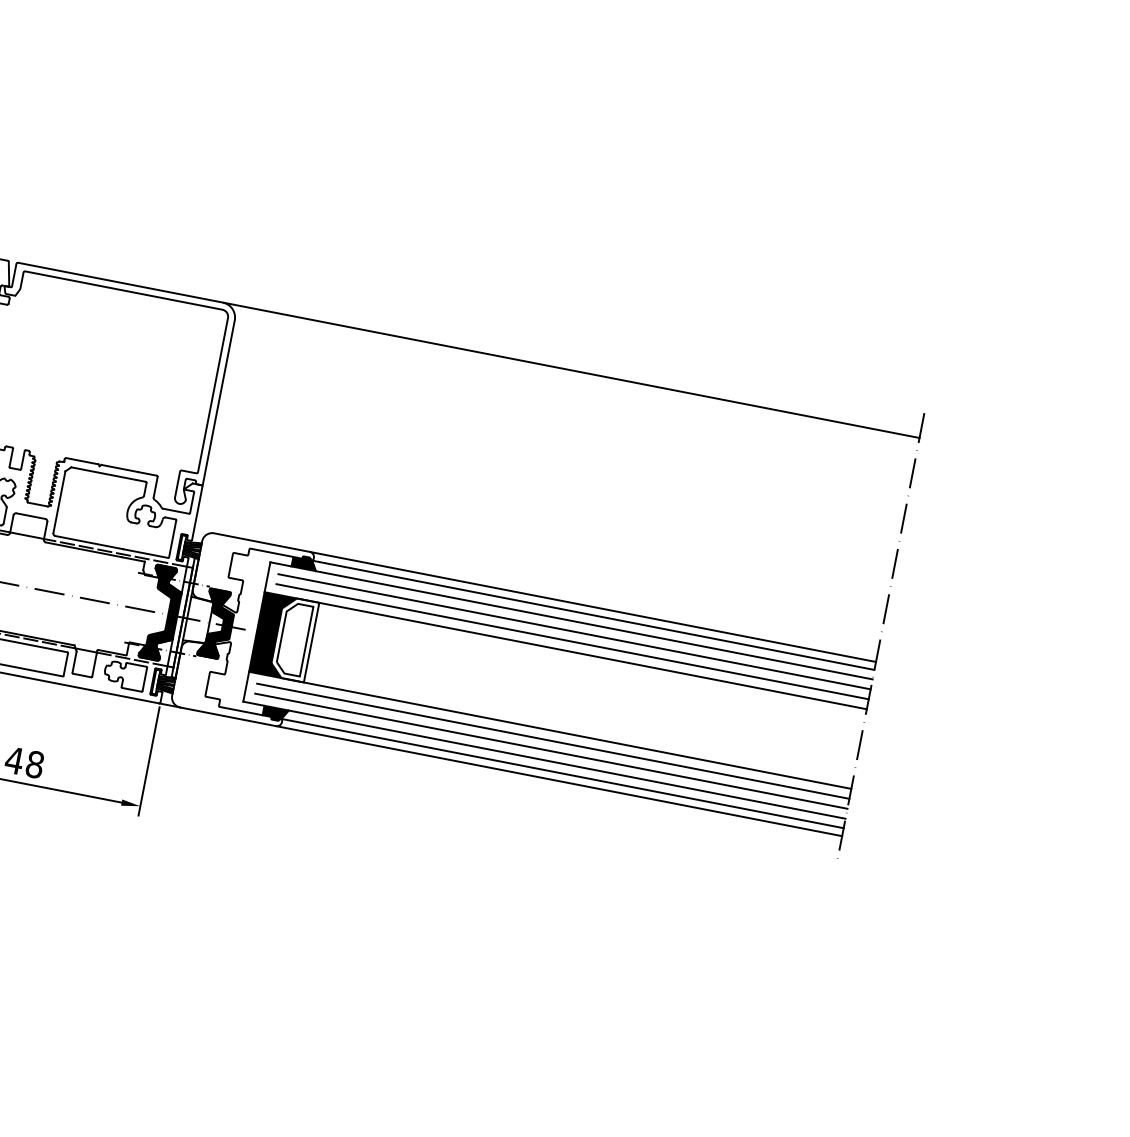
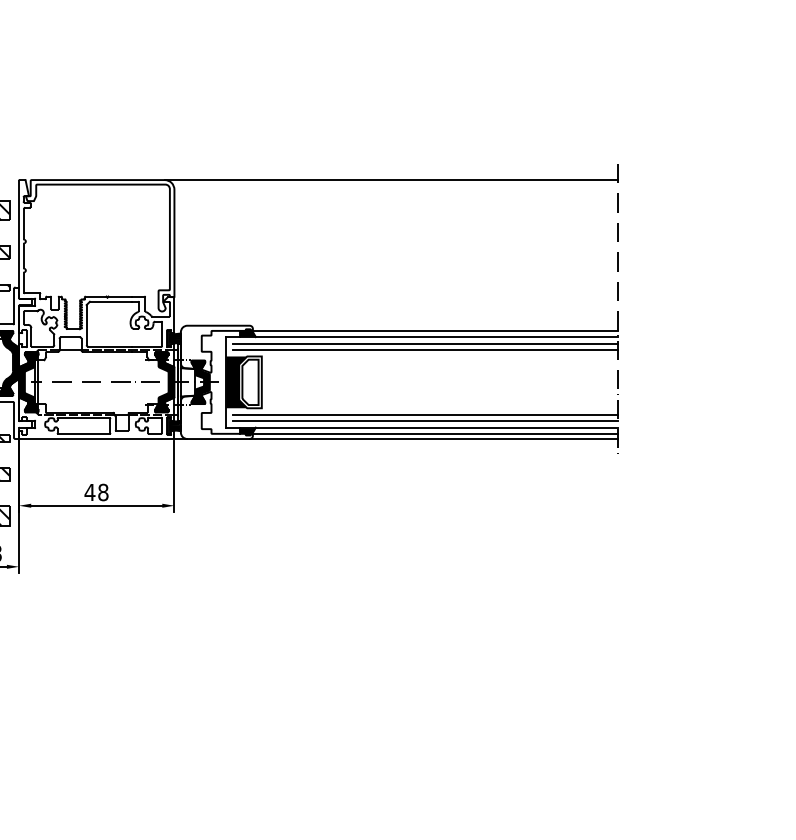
line: (592, 606) -> (433, 325), removed
line: (564, 650) -> (421, 356), removed
line: (549, 730) -> (421, 408), removed

